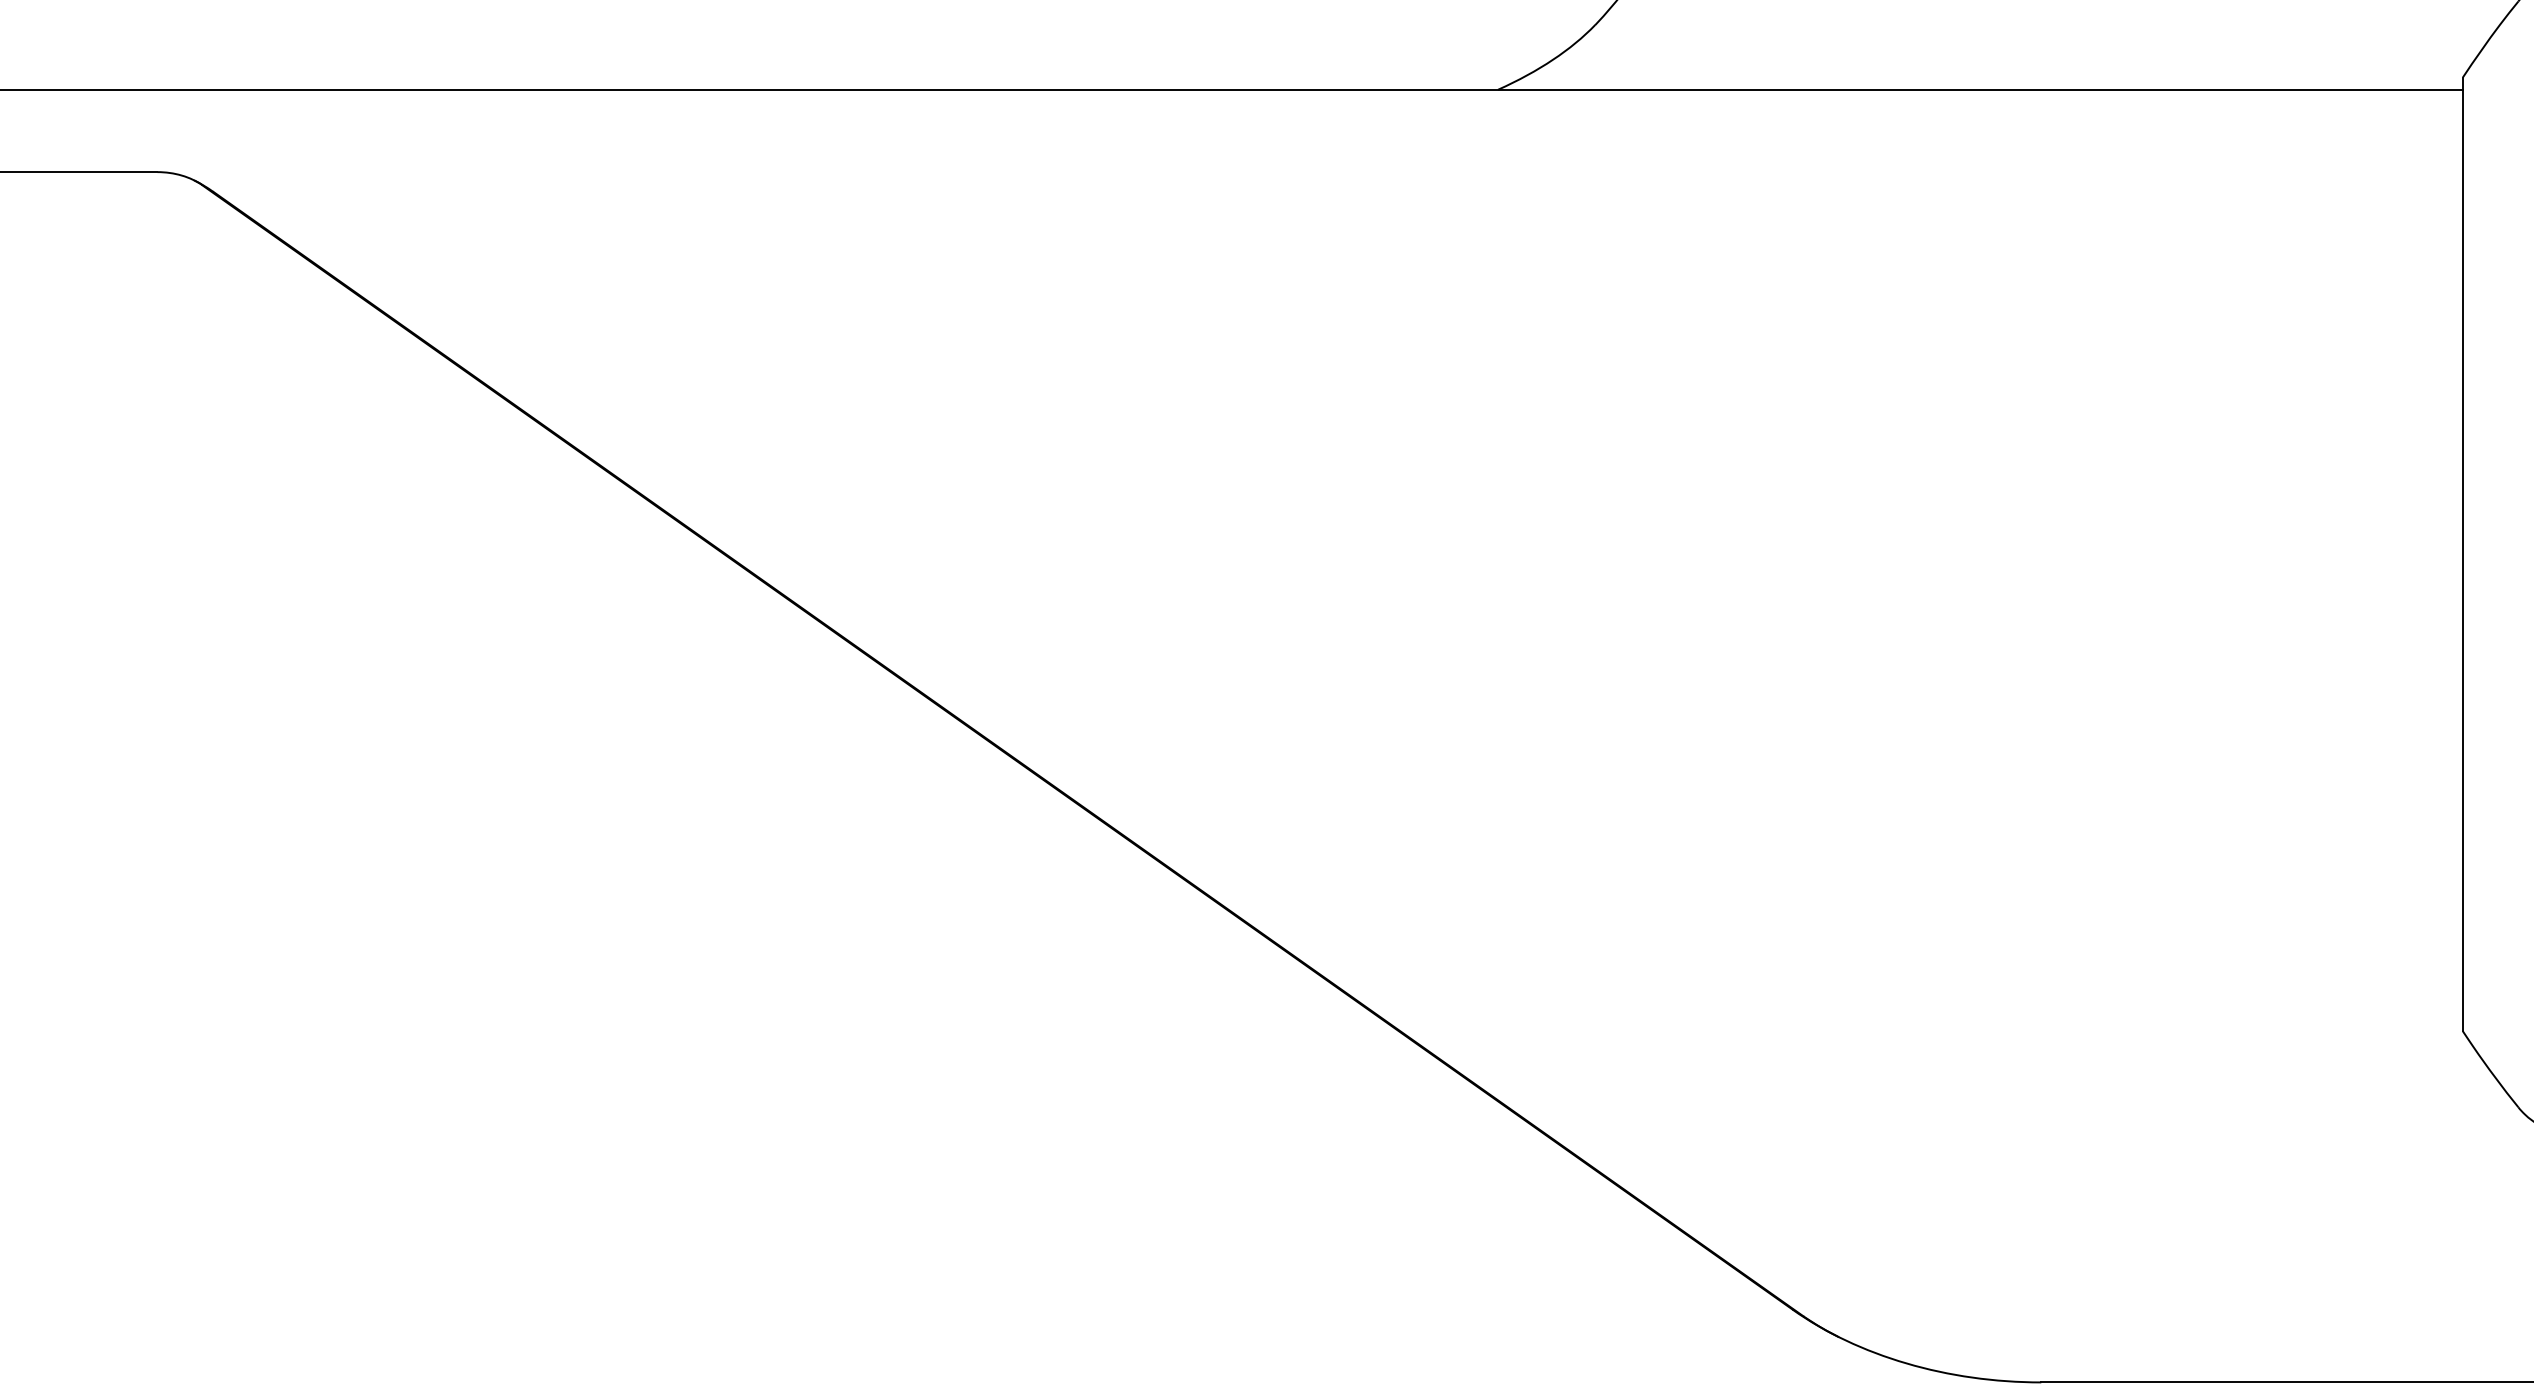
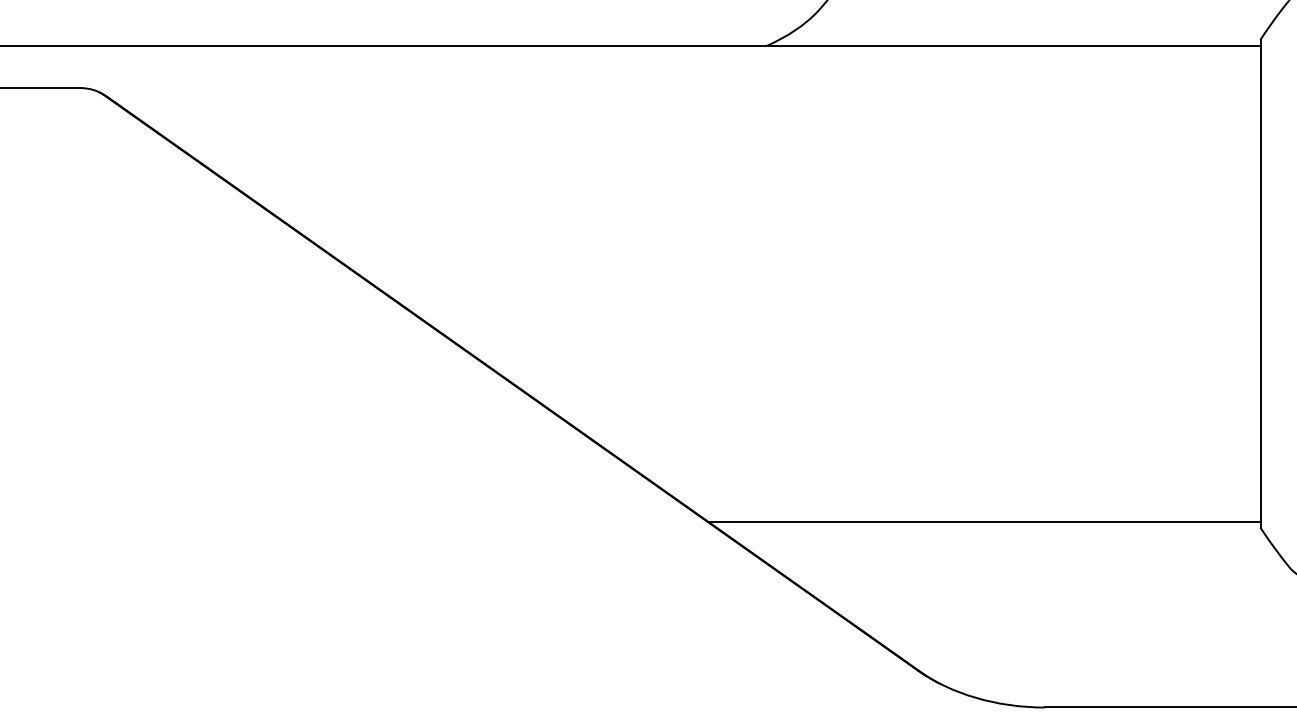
line: (1921, 1018) -> (983, 521), added

